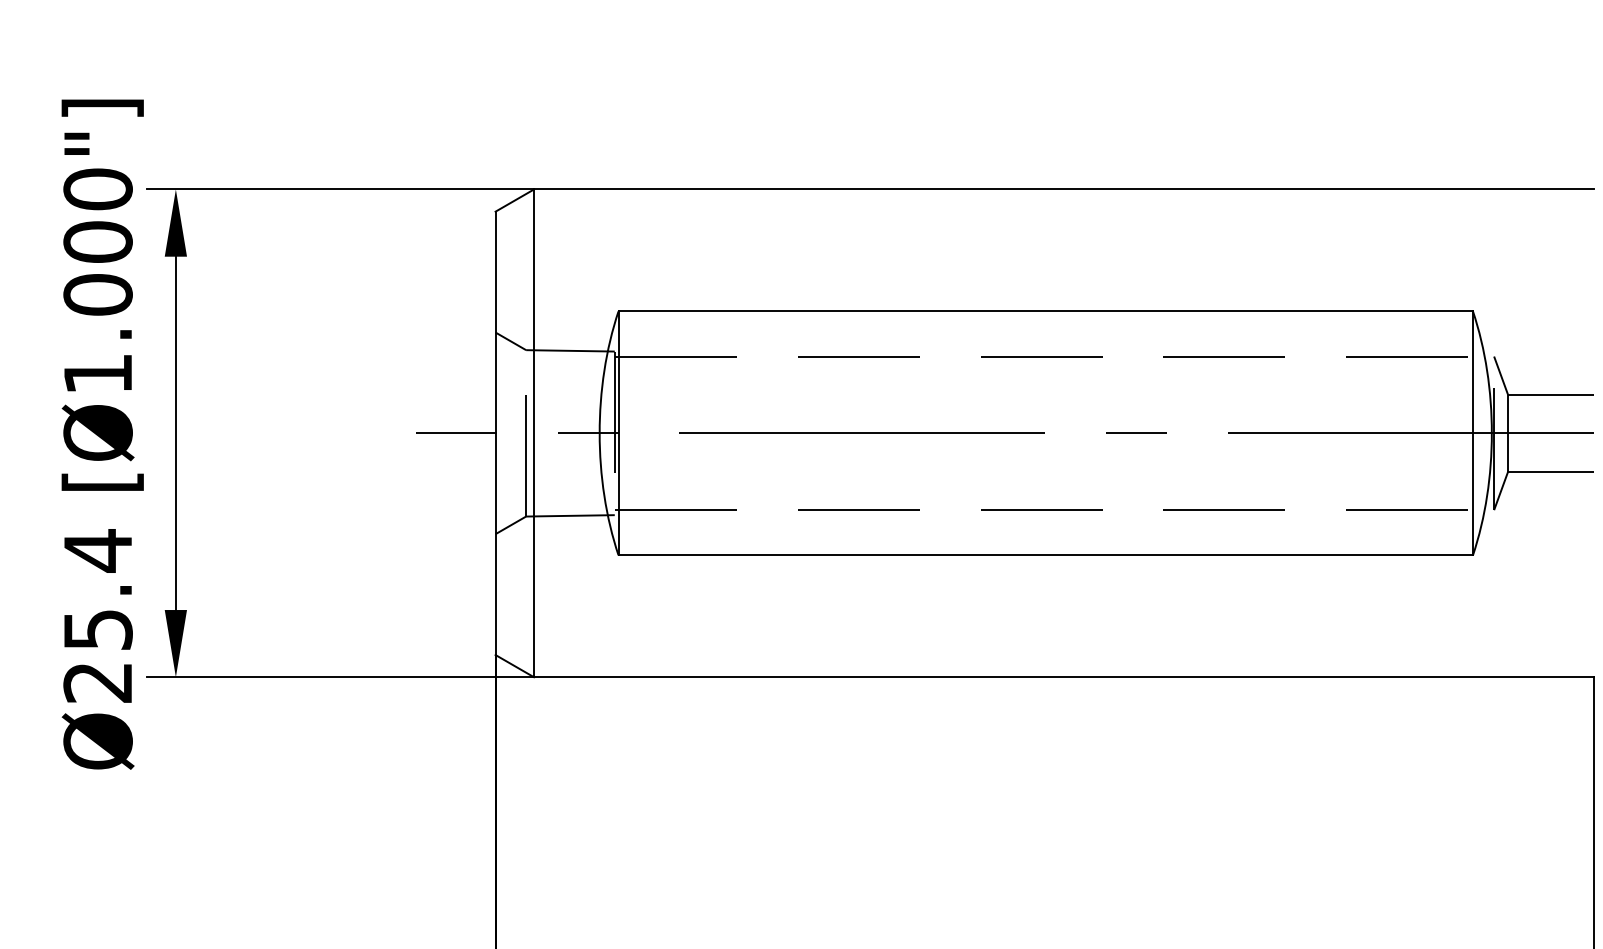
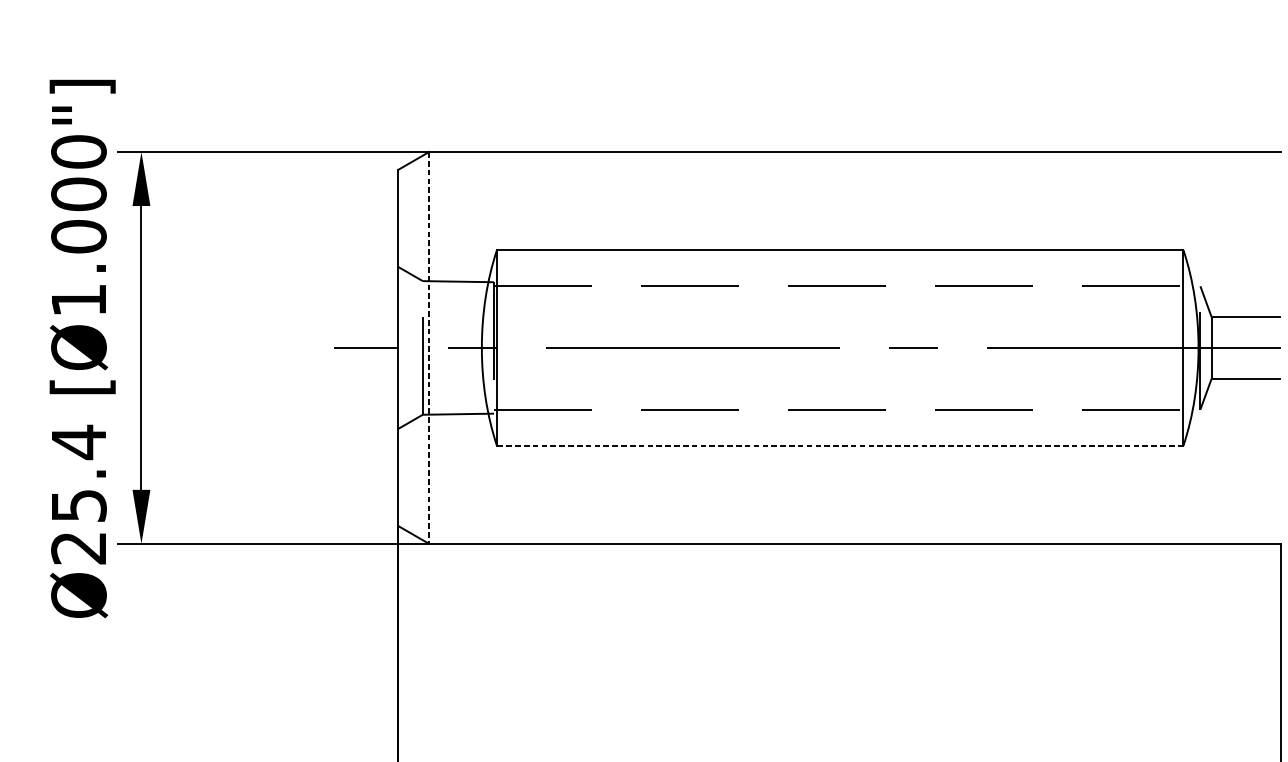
line: (534, 433) -> (429, 348), solid -> dashed
line: (1045, 555) -> (840, 446), solid -> dashed

